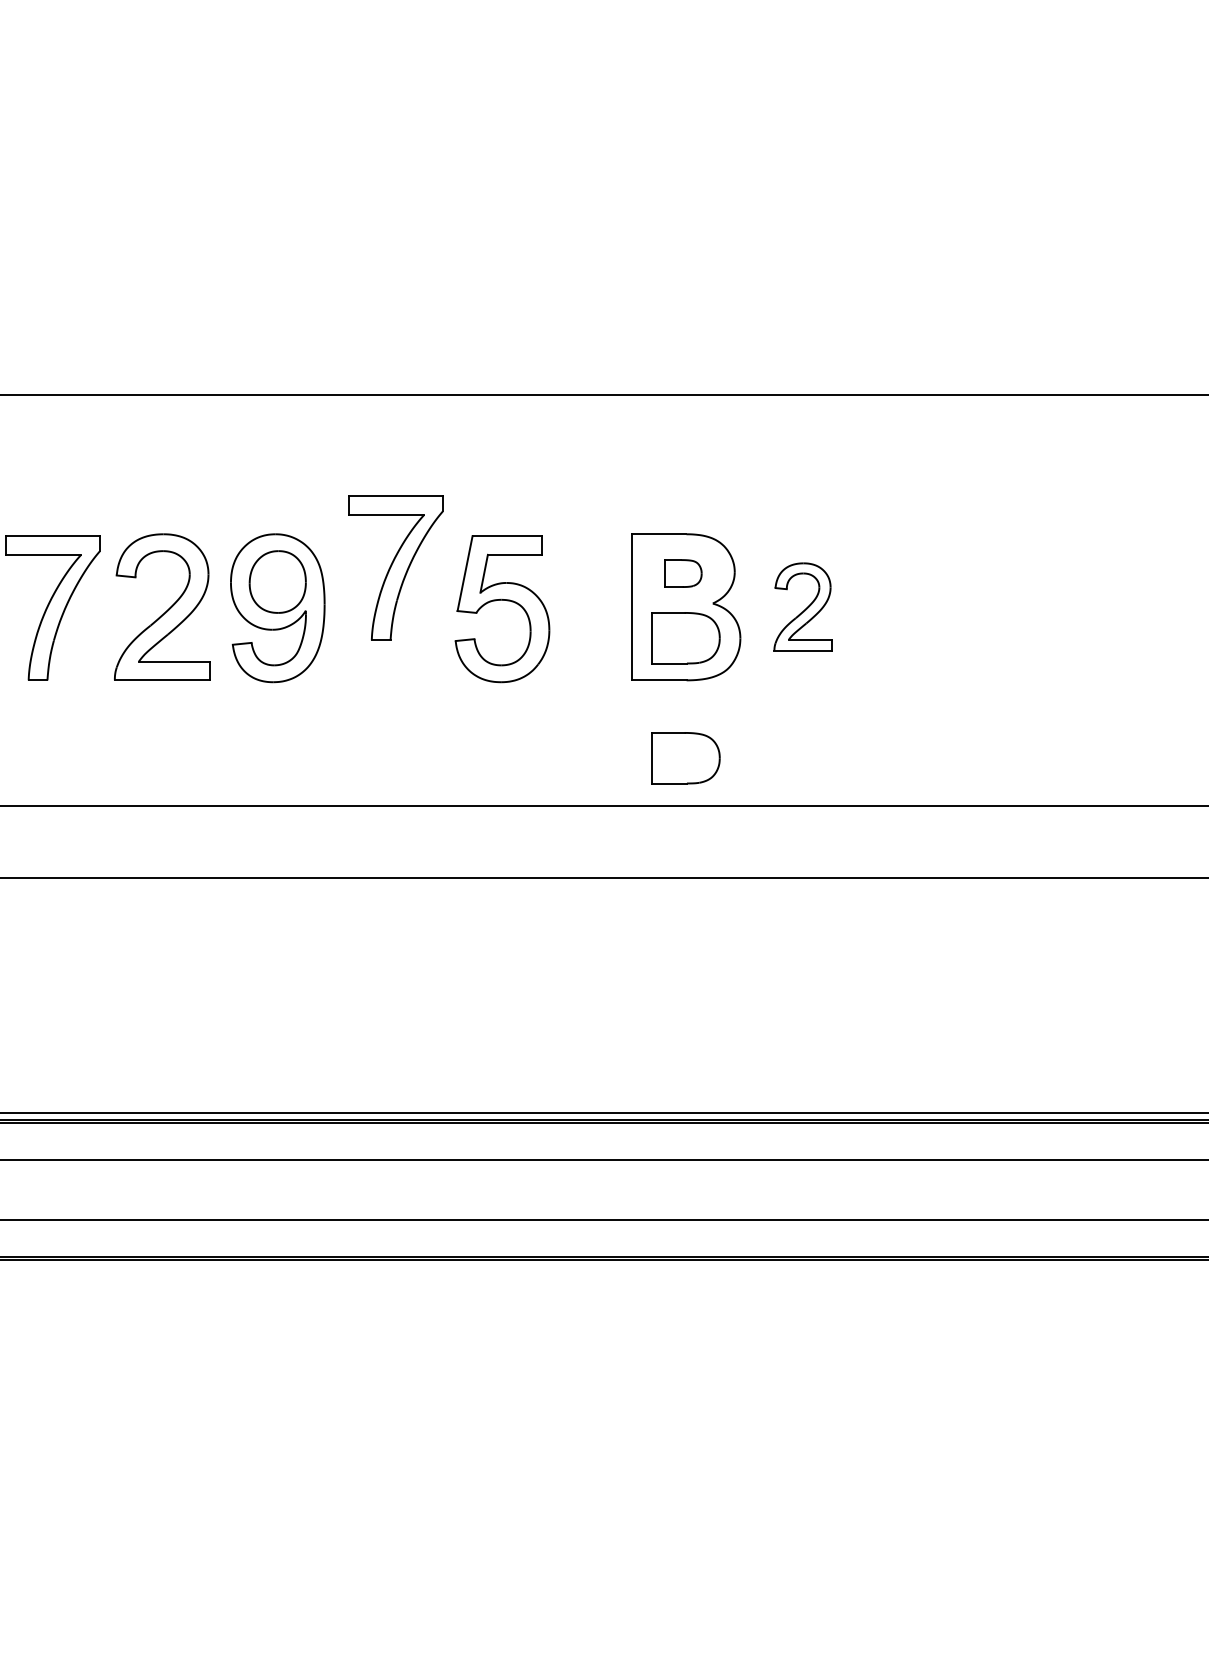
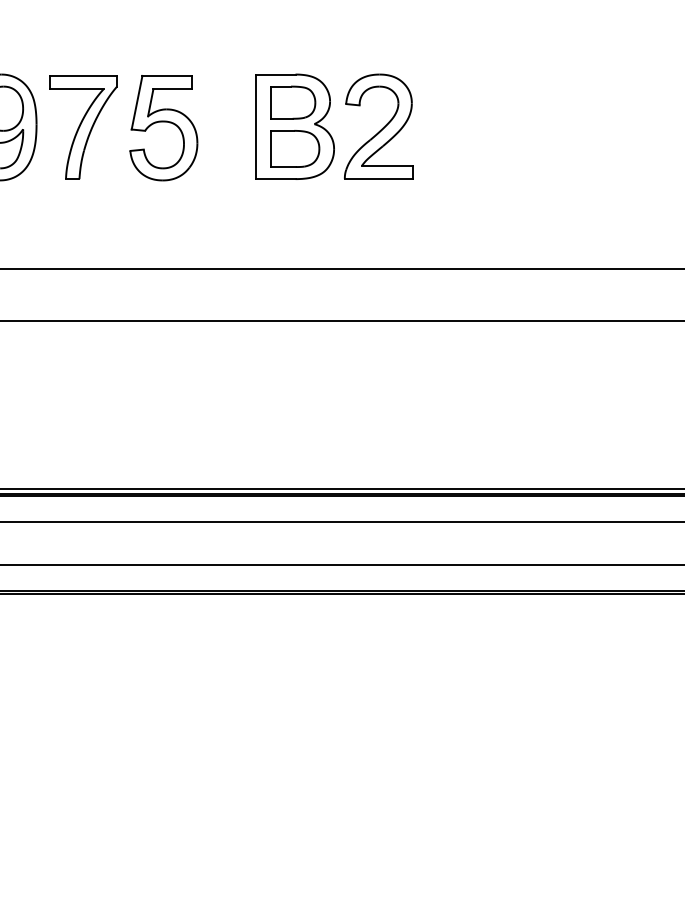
part: (395, 567) -> (82, 126), moved
part: (682, 573) -> (292, 102), size x1.67
part: (802, 606) -> (378, 126), size x1.67
part: (685, 758) -> (294, 235), removed

